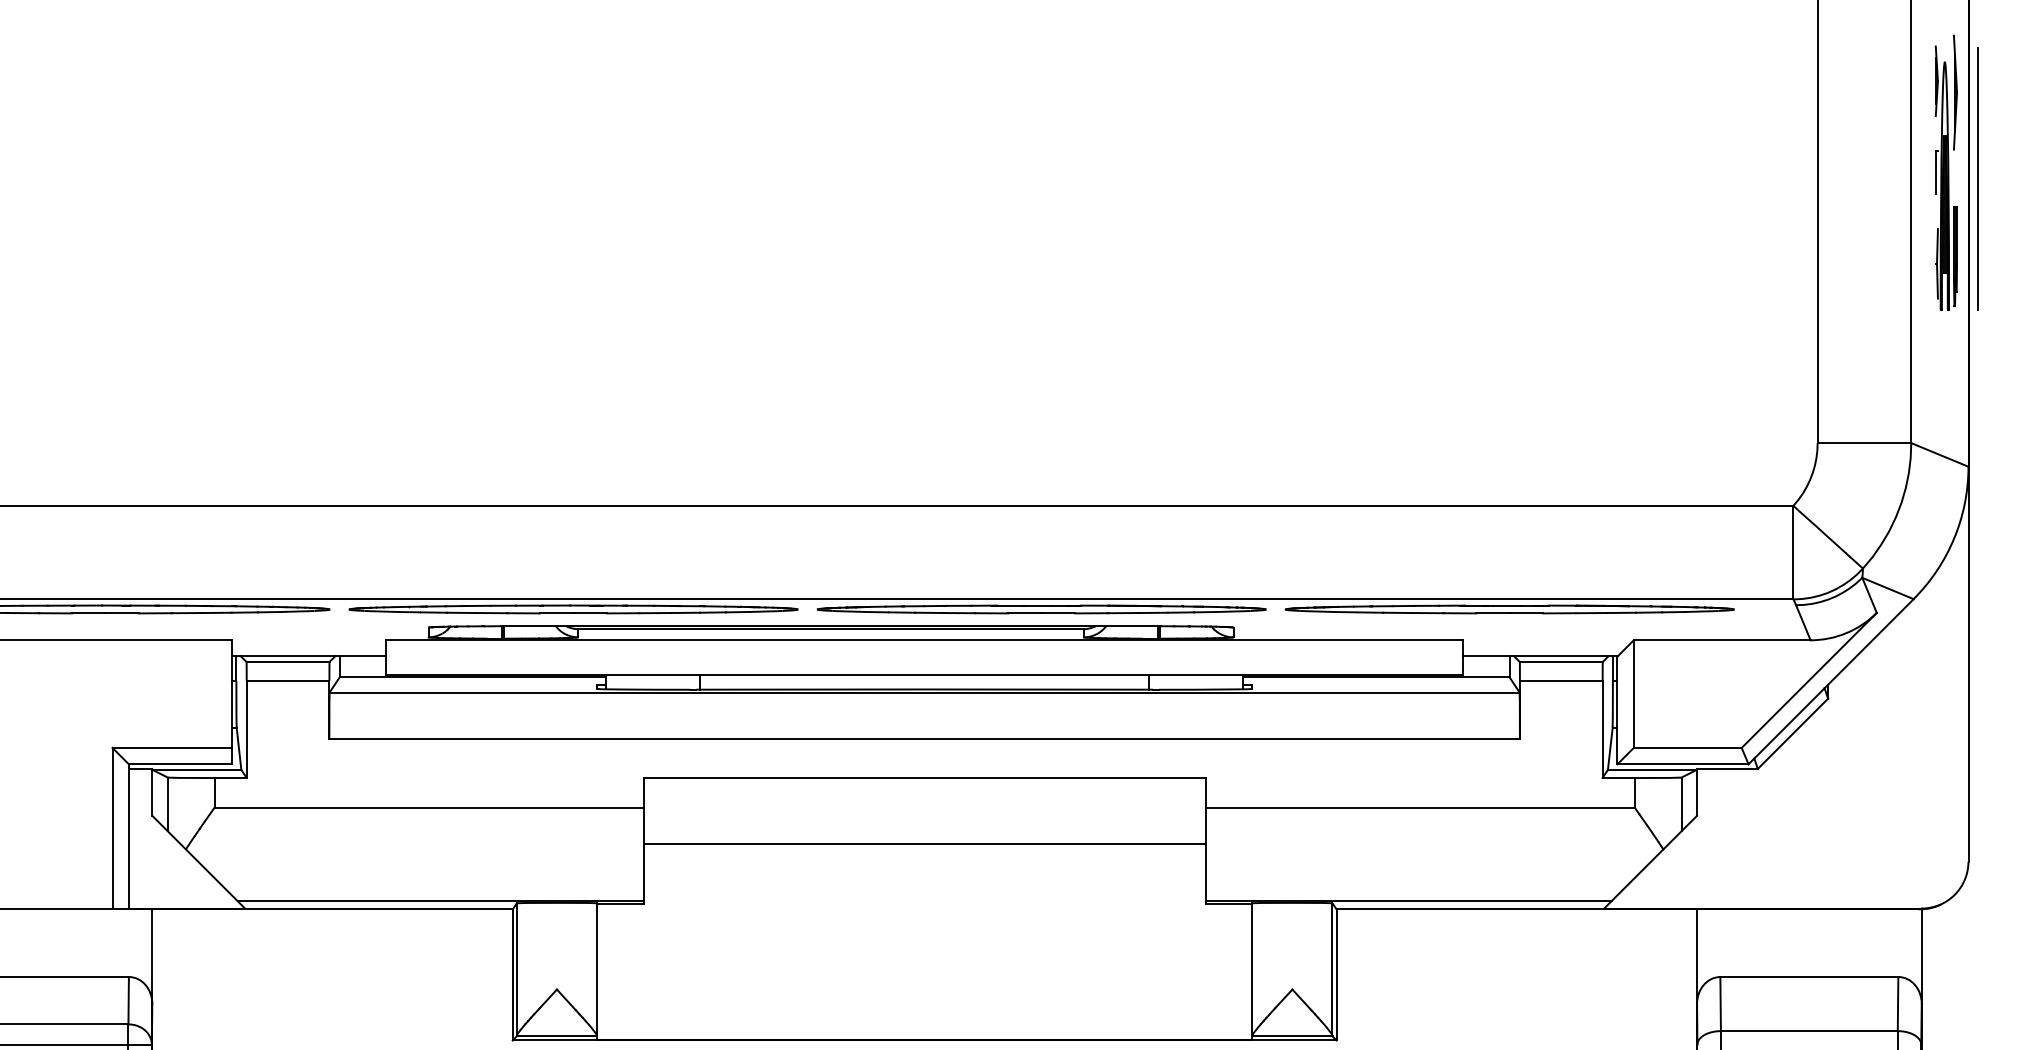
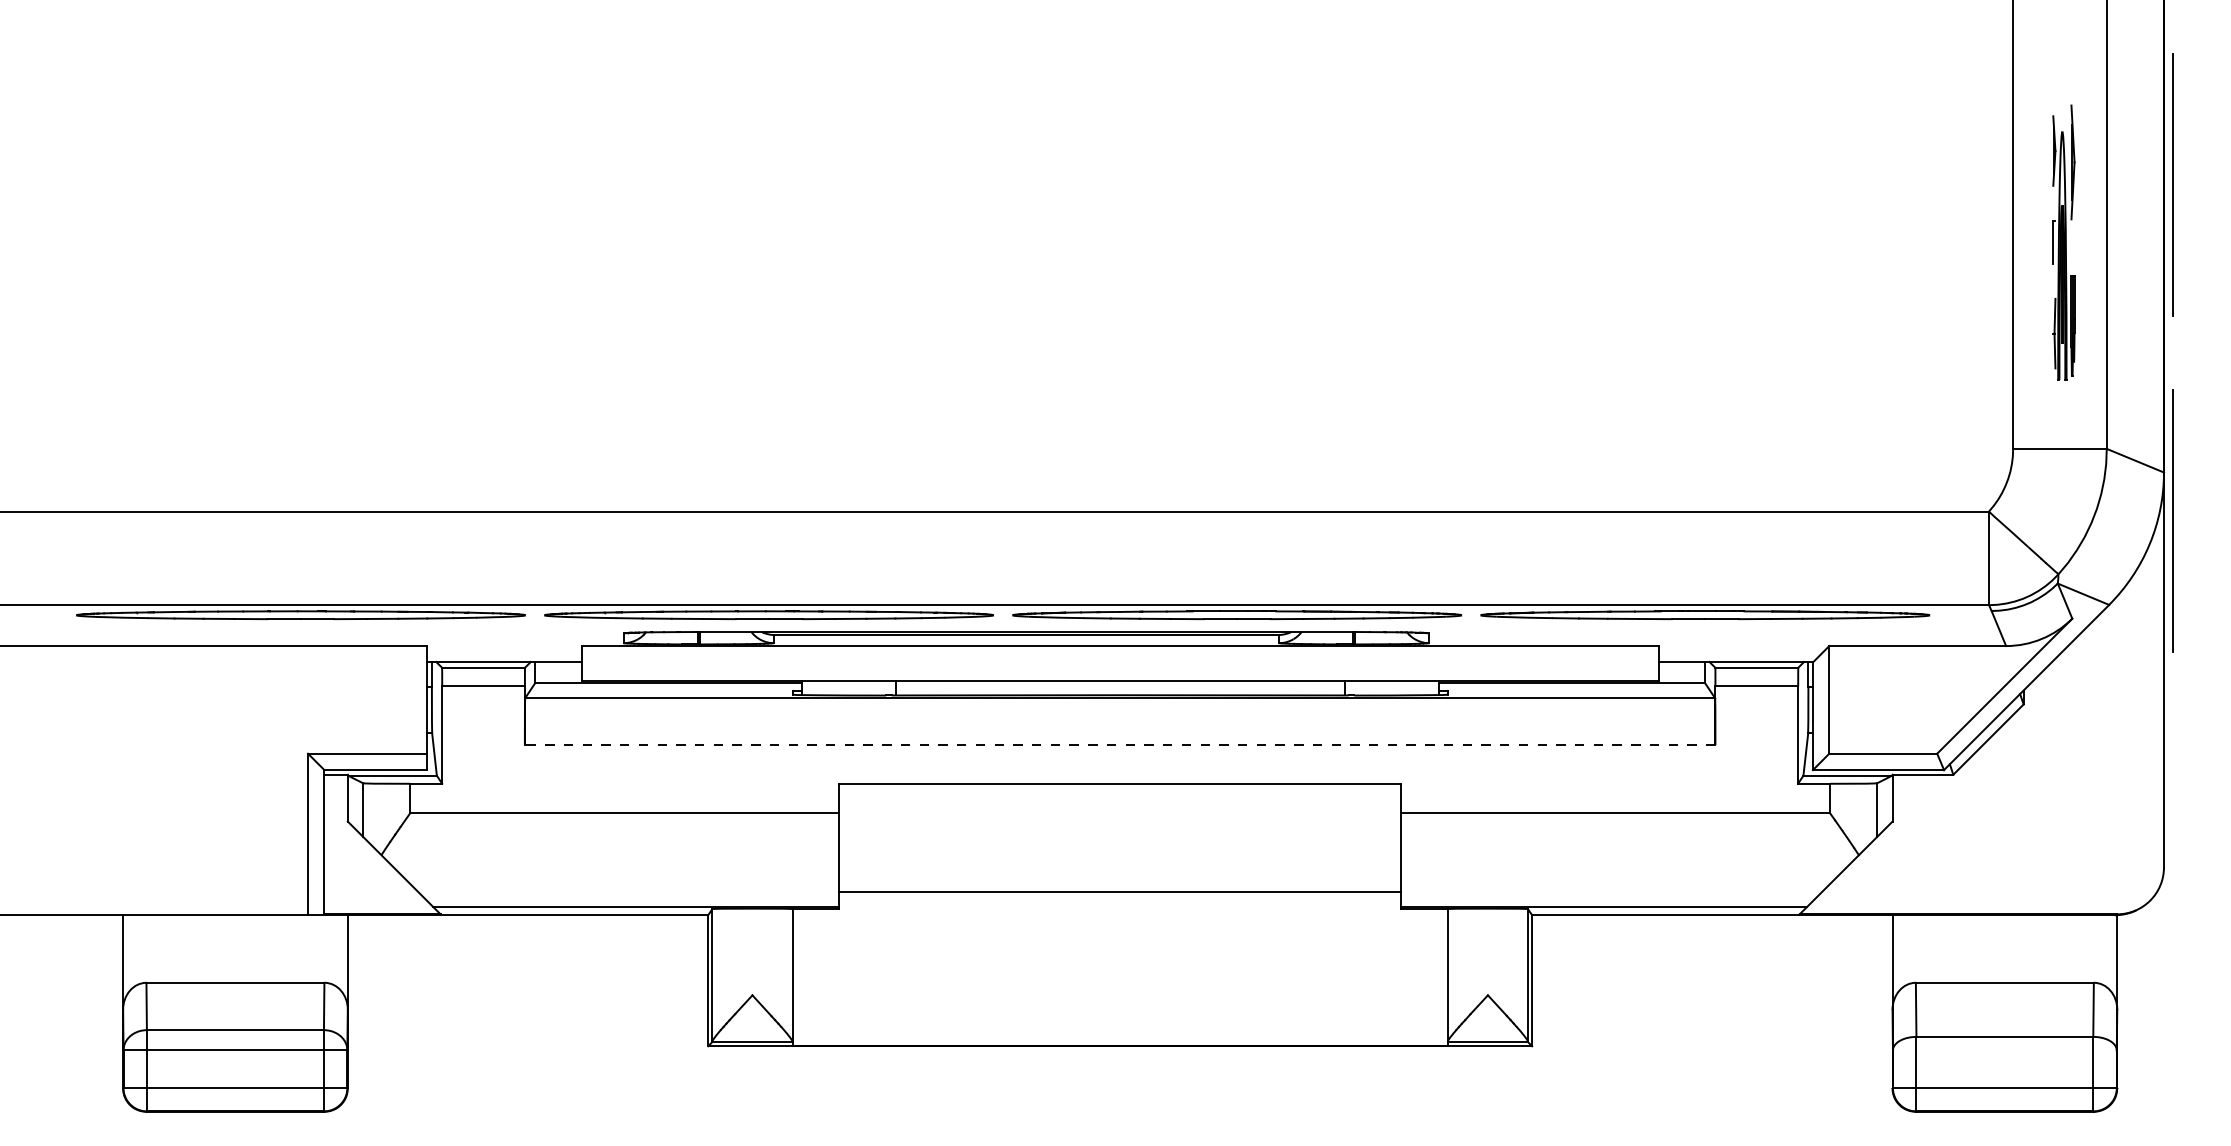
part: (1945, 172) -> (2063, 242), moved
line: (1976, 514) -> (2172, 520), added
line: (923, 739) -> (1119, 745), solid -> dashed
line: (924, 843) -> (1120, 891), moved

